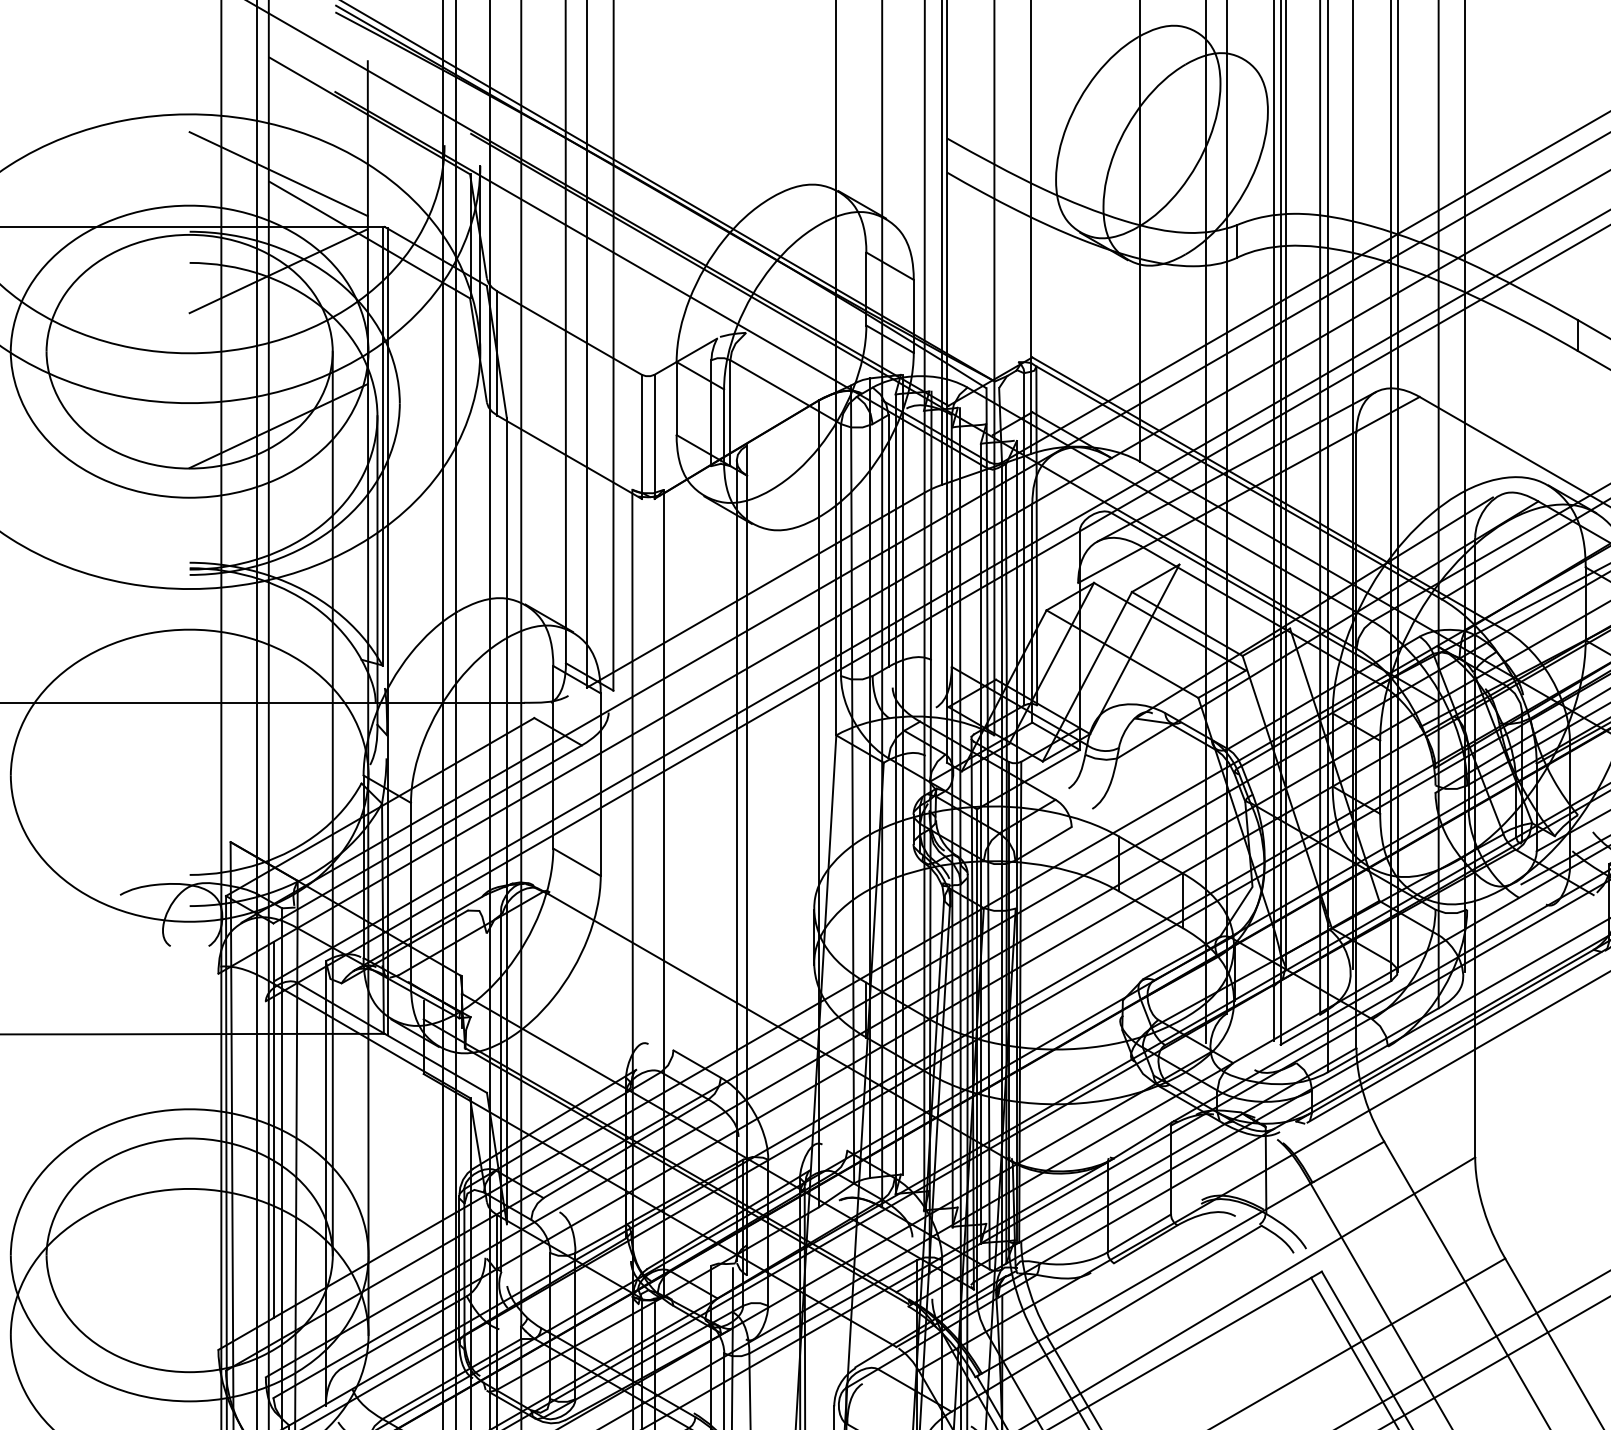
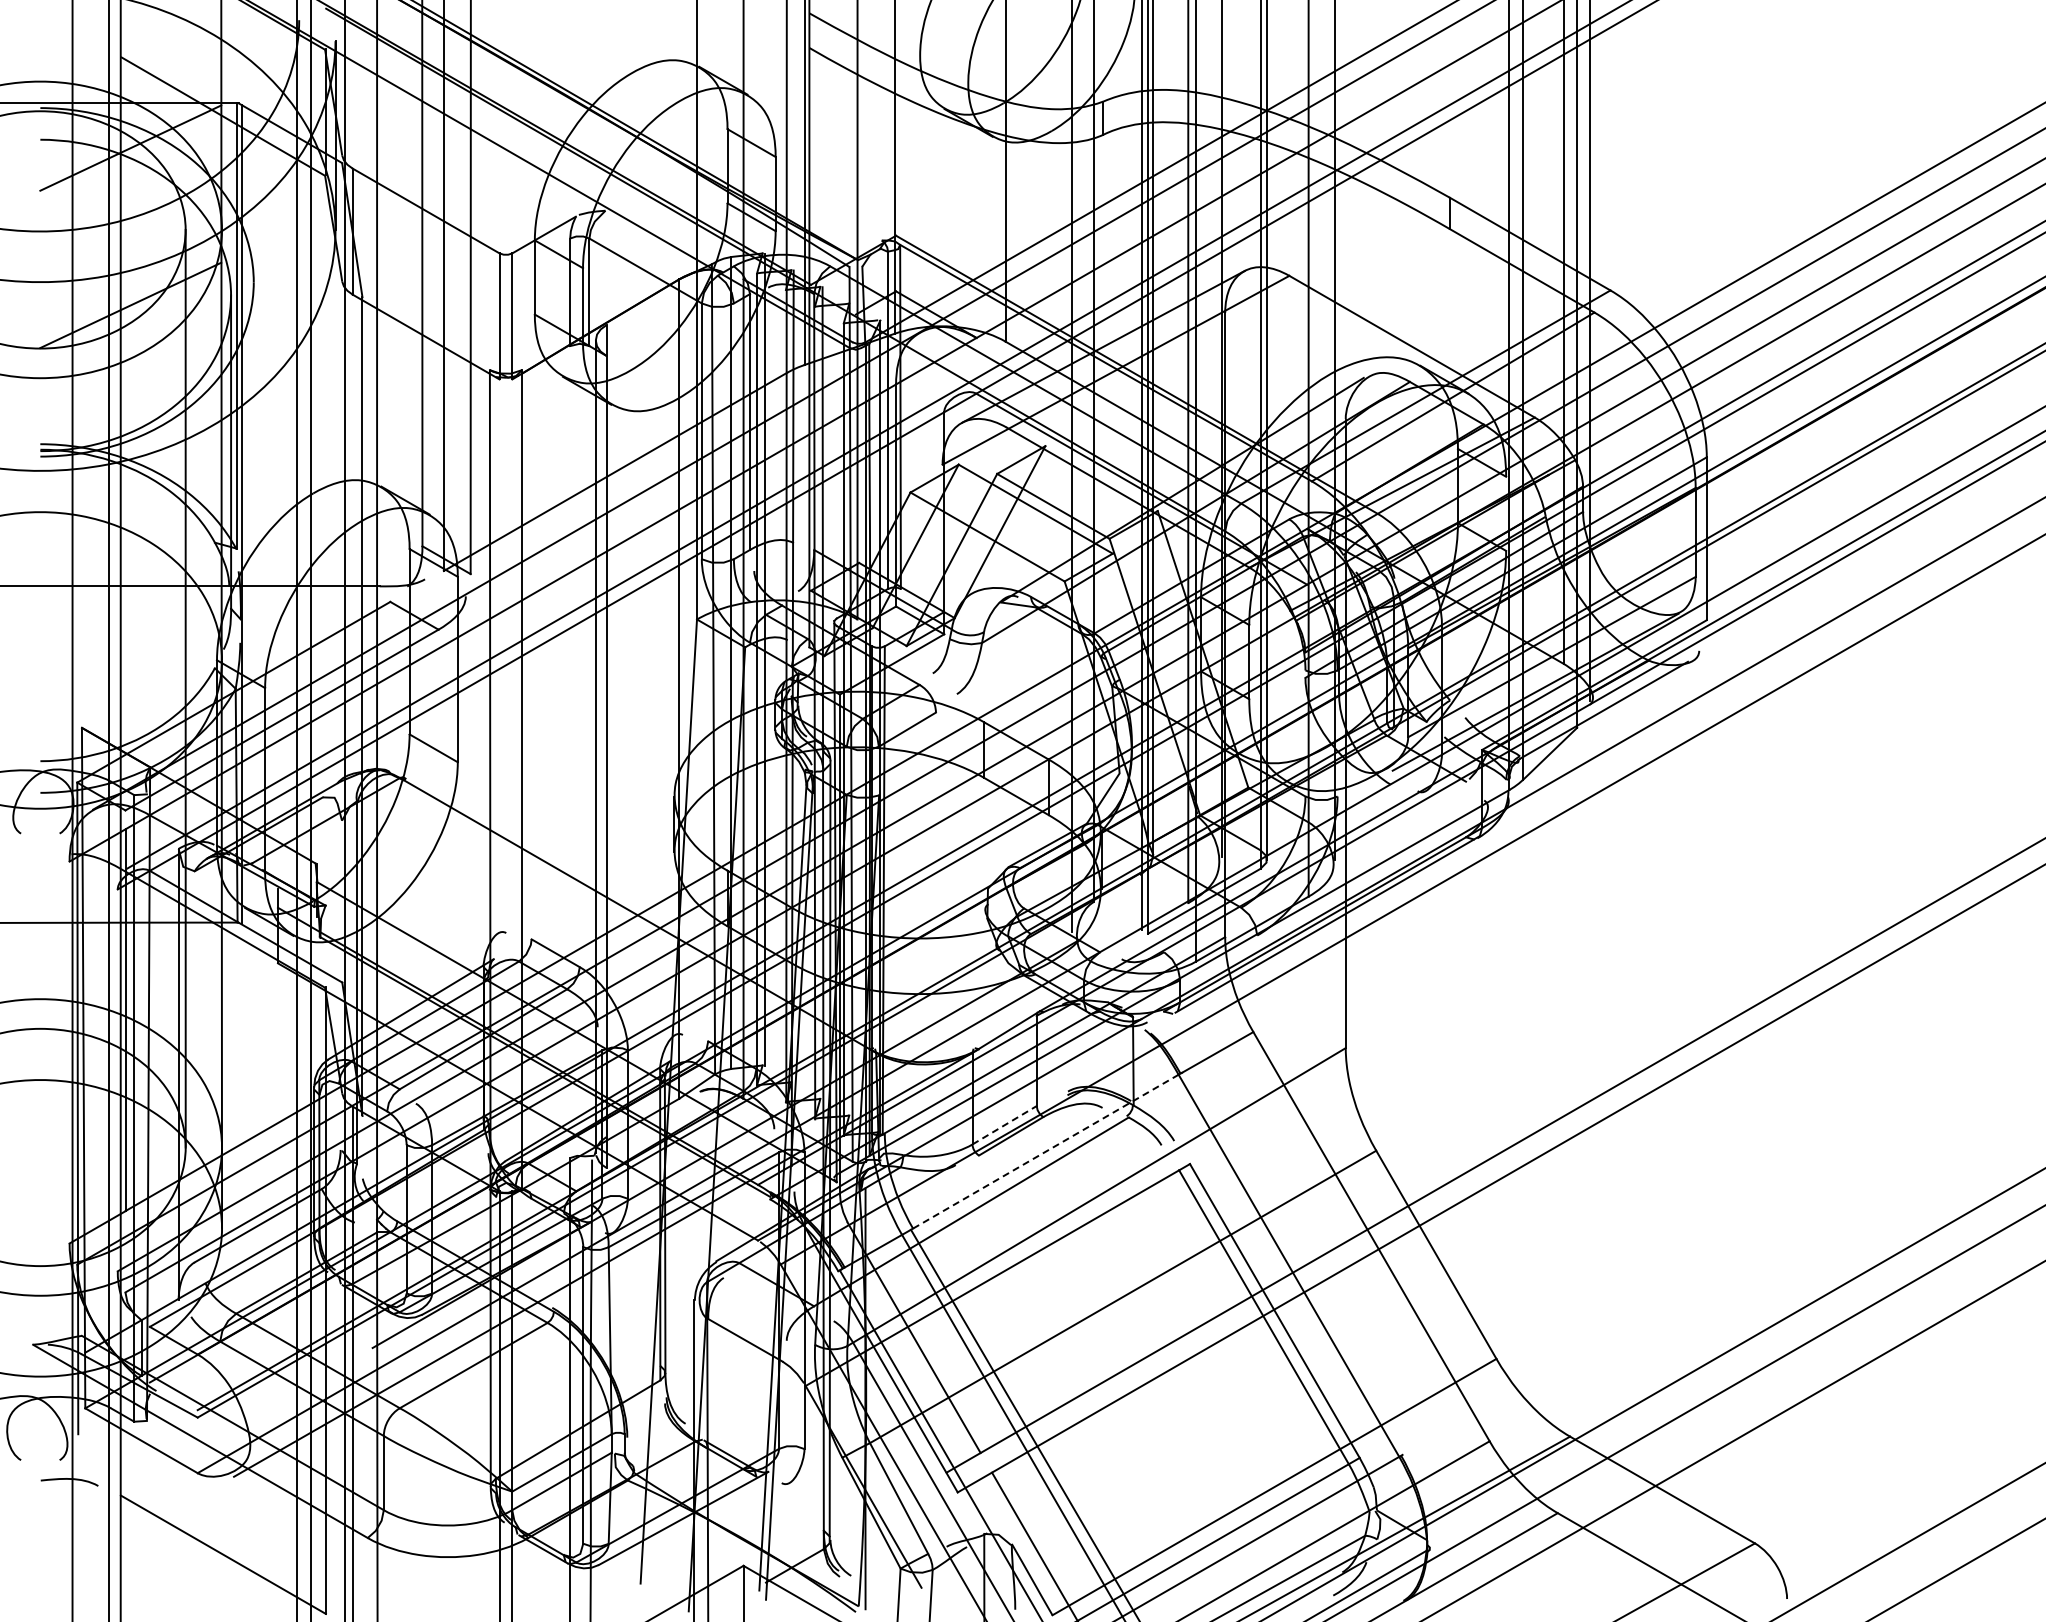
line: (278, 174) -> (130, 49), removed
line: (1140, 1233) -> (1005, 1125), solid -> dashed
line: (1180, 1259) -> (1046, 1151), solid -> dashed

